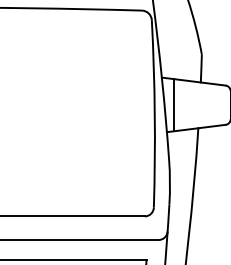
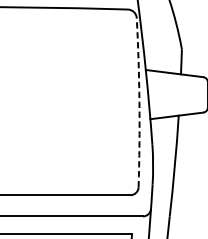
line: (173, 105) -> (156, 95), removed
arc: (154, 113) -> (139, 102), solid -> dashed

